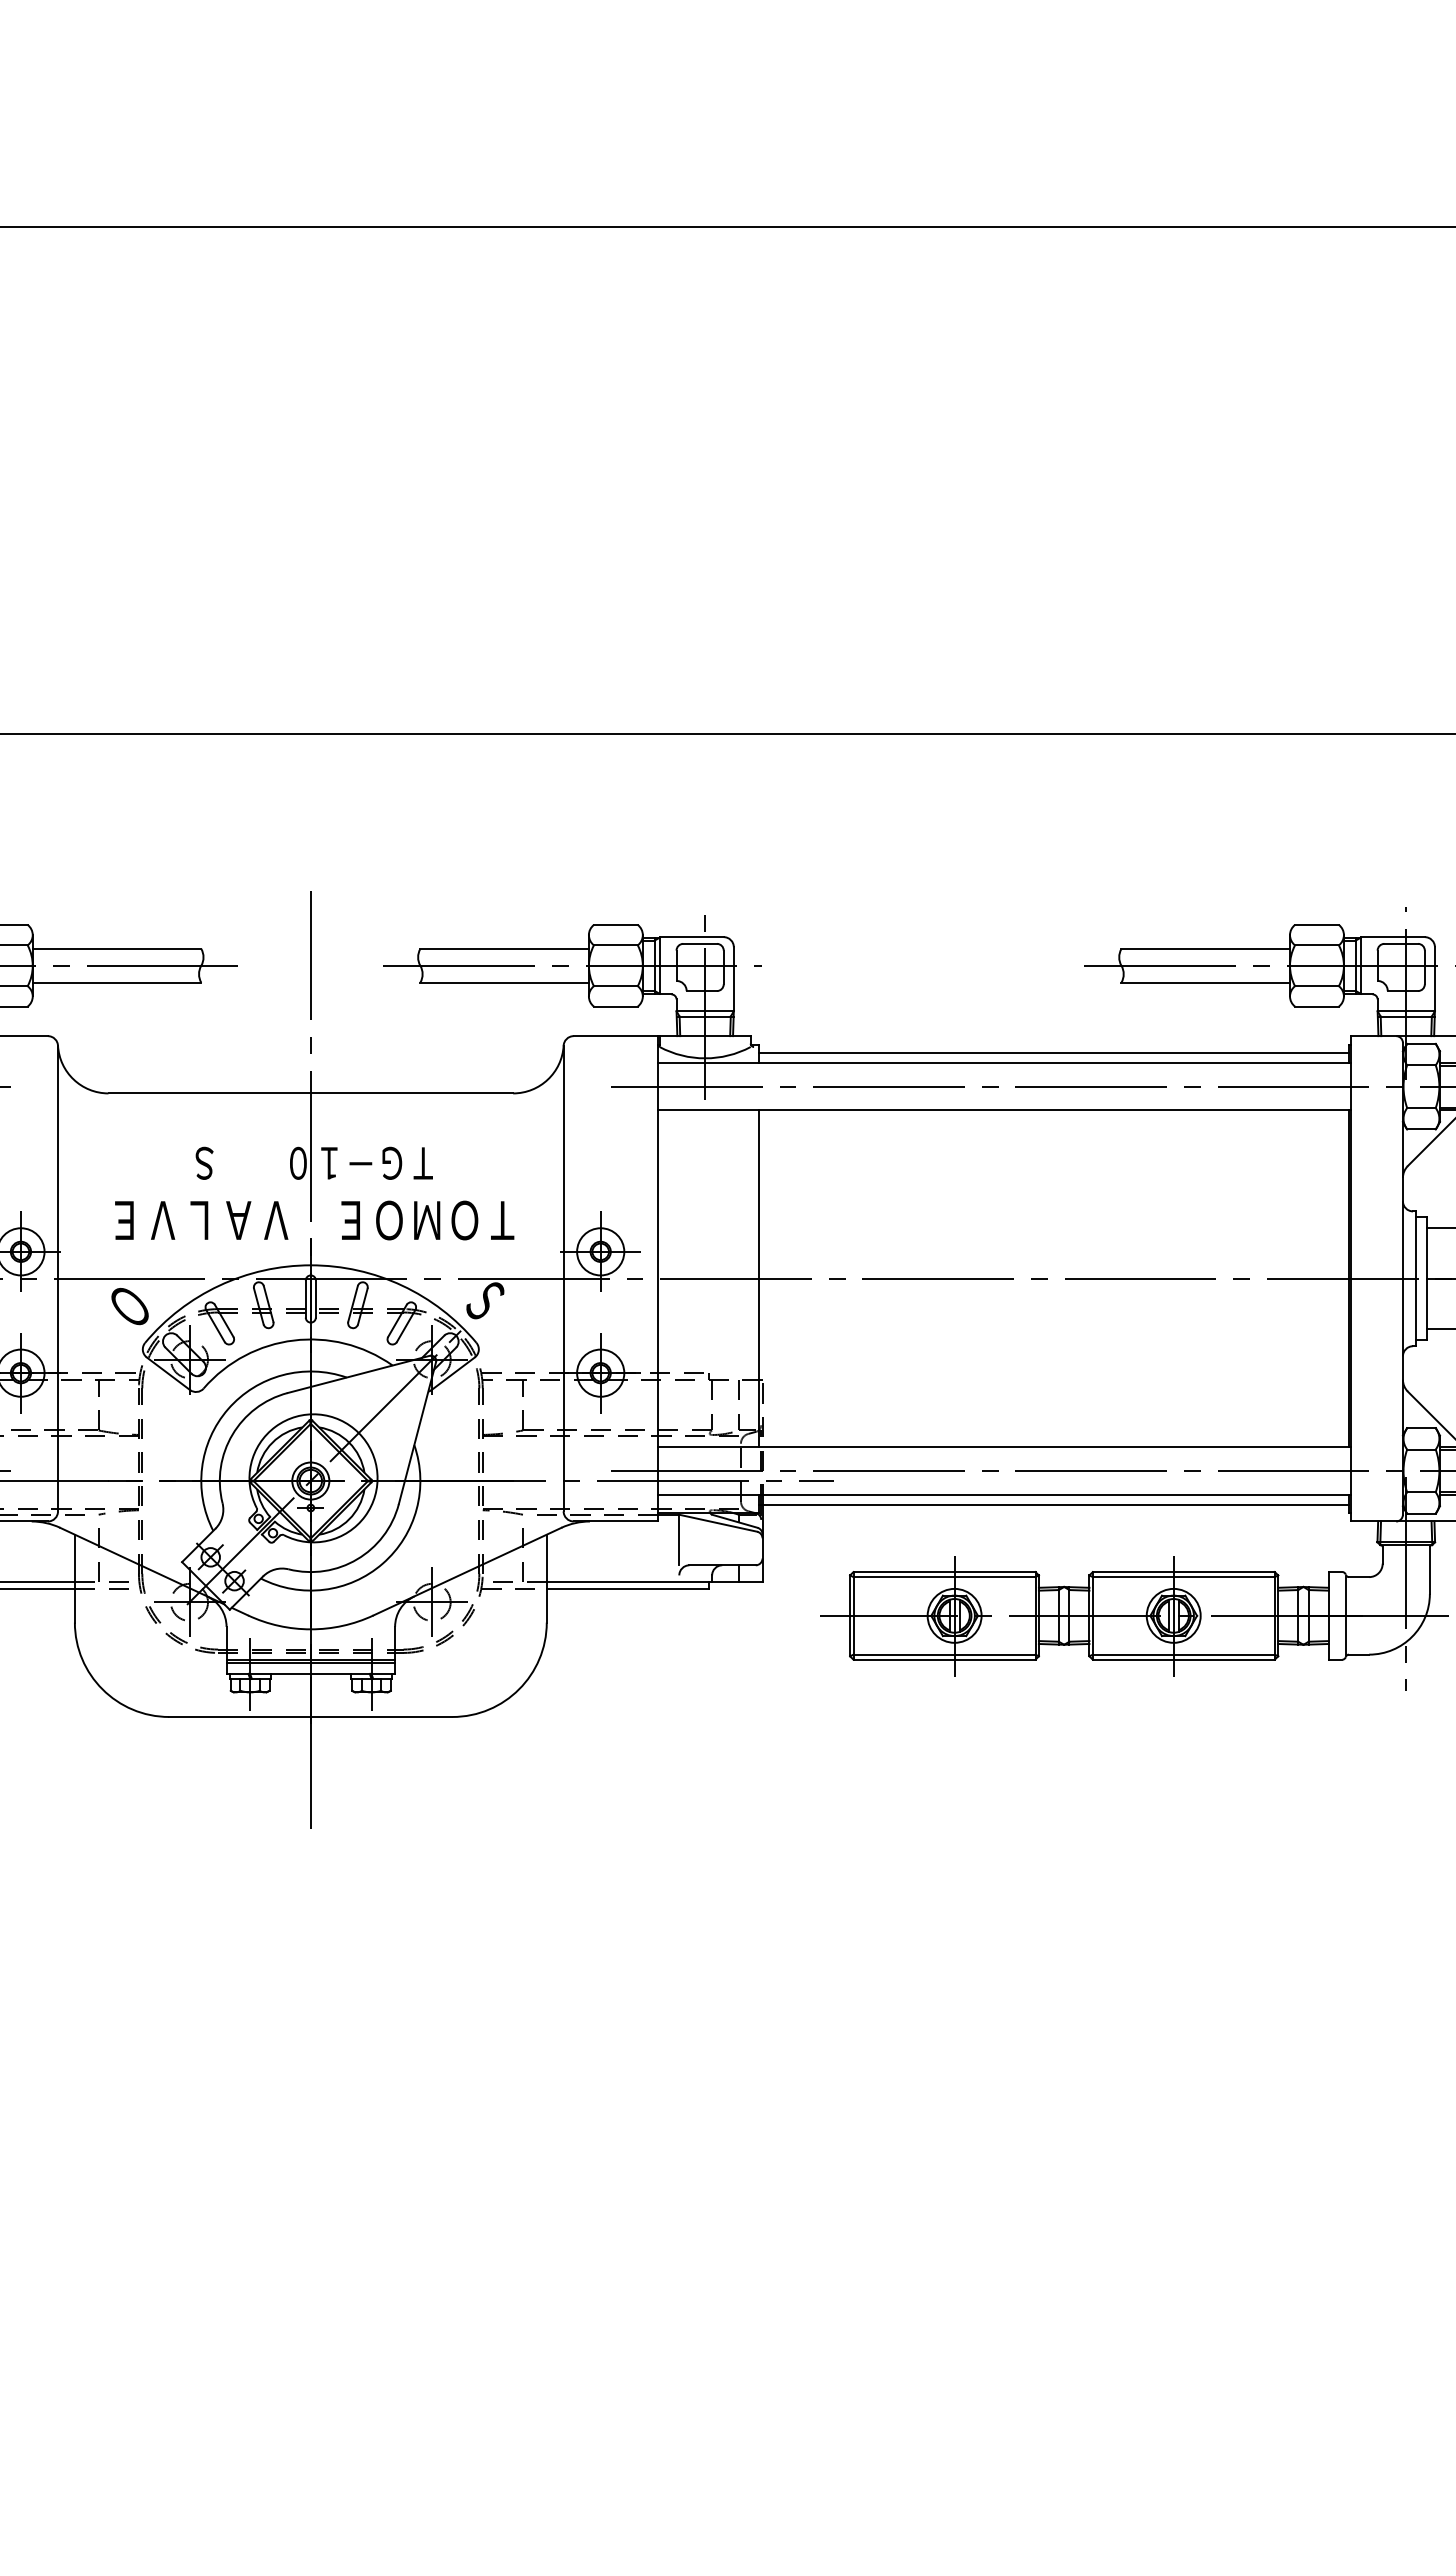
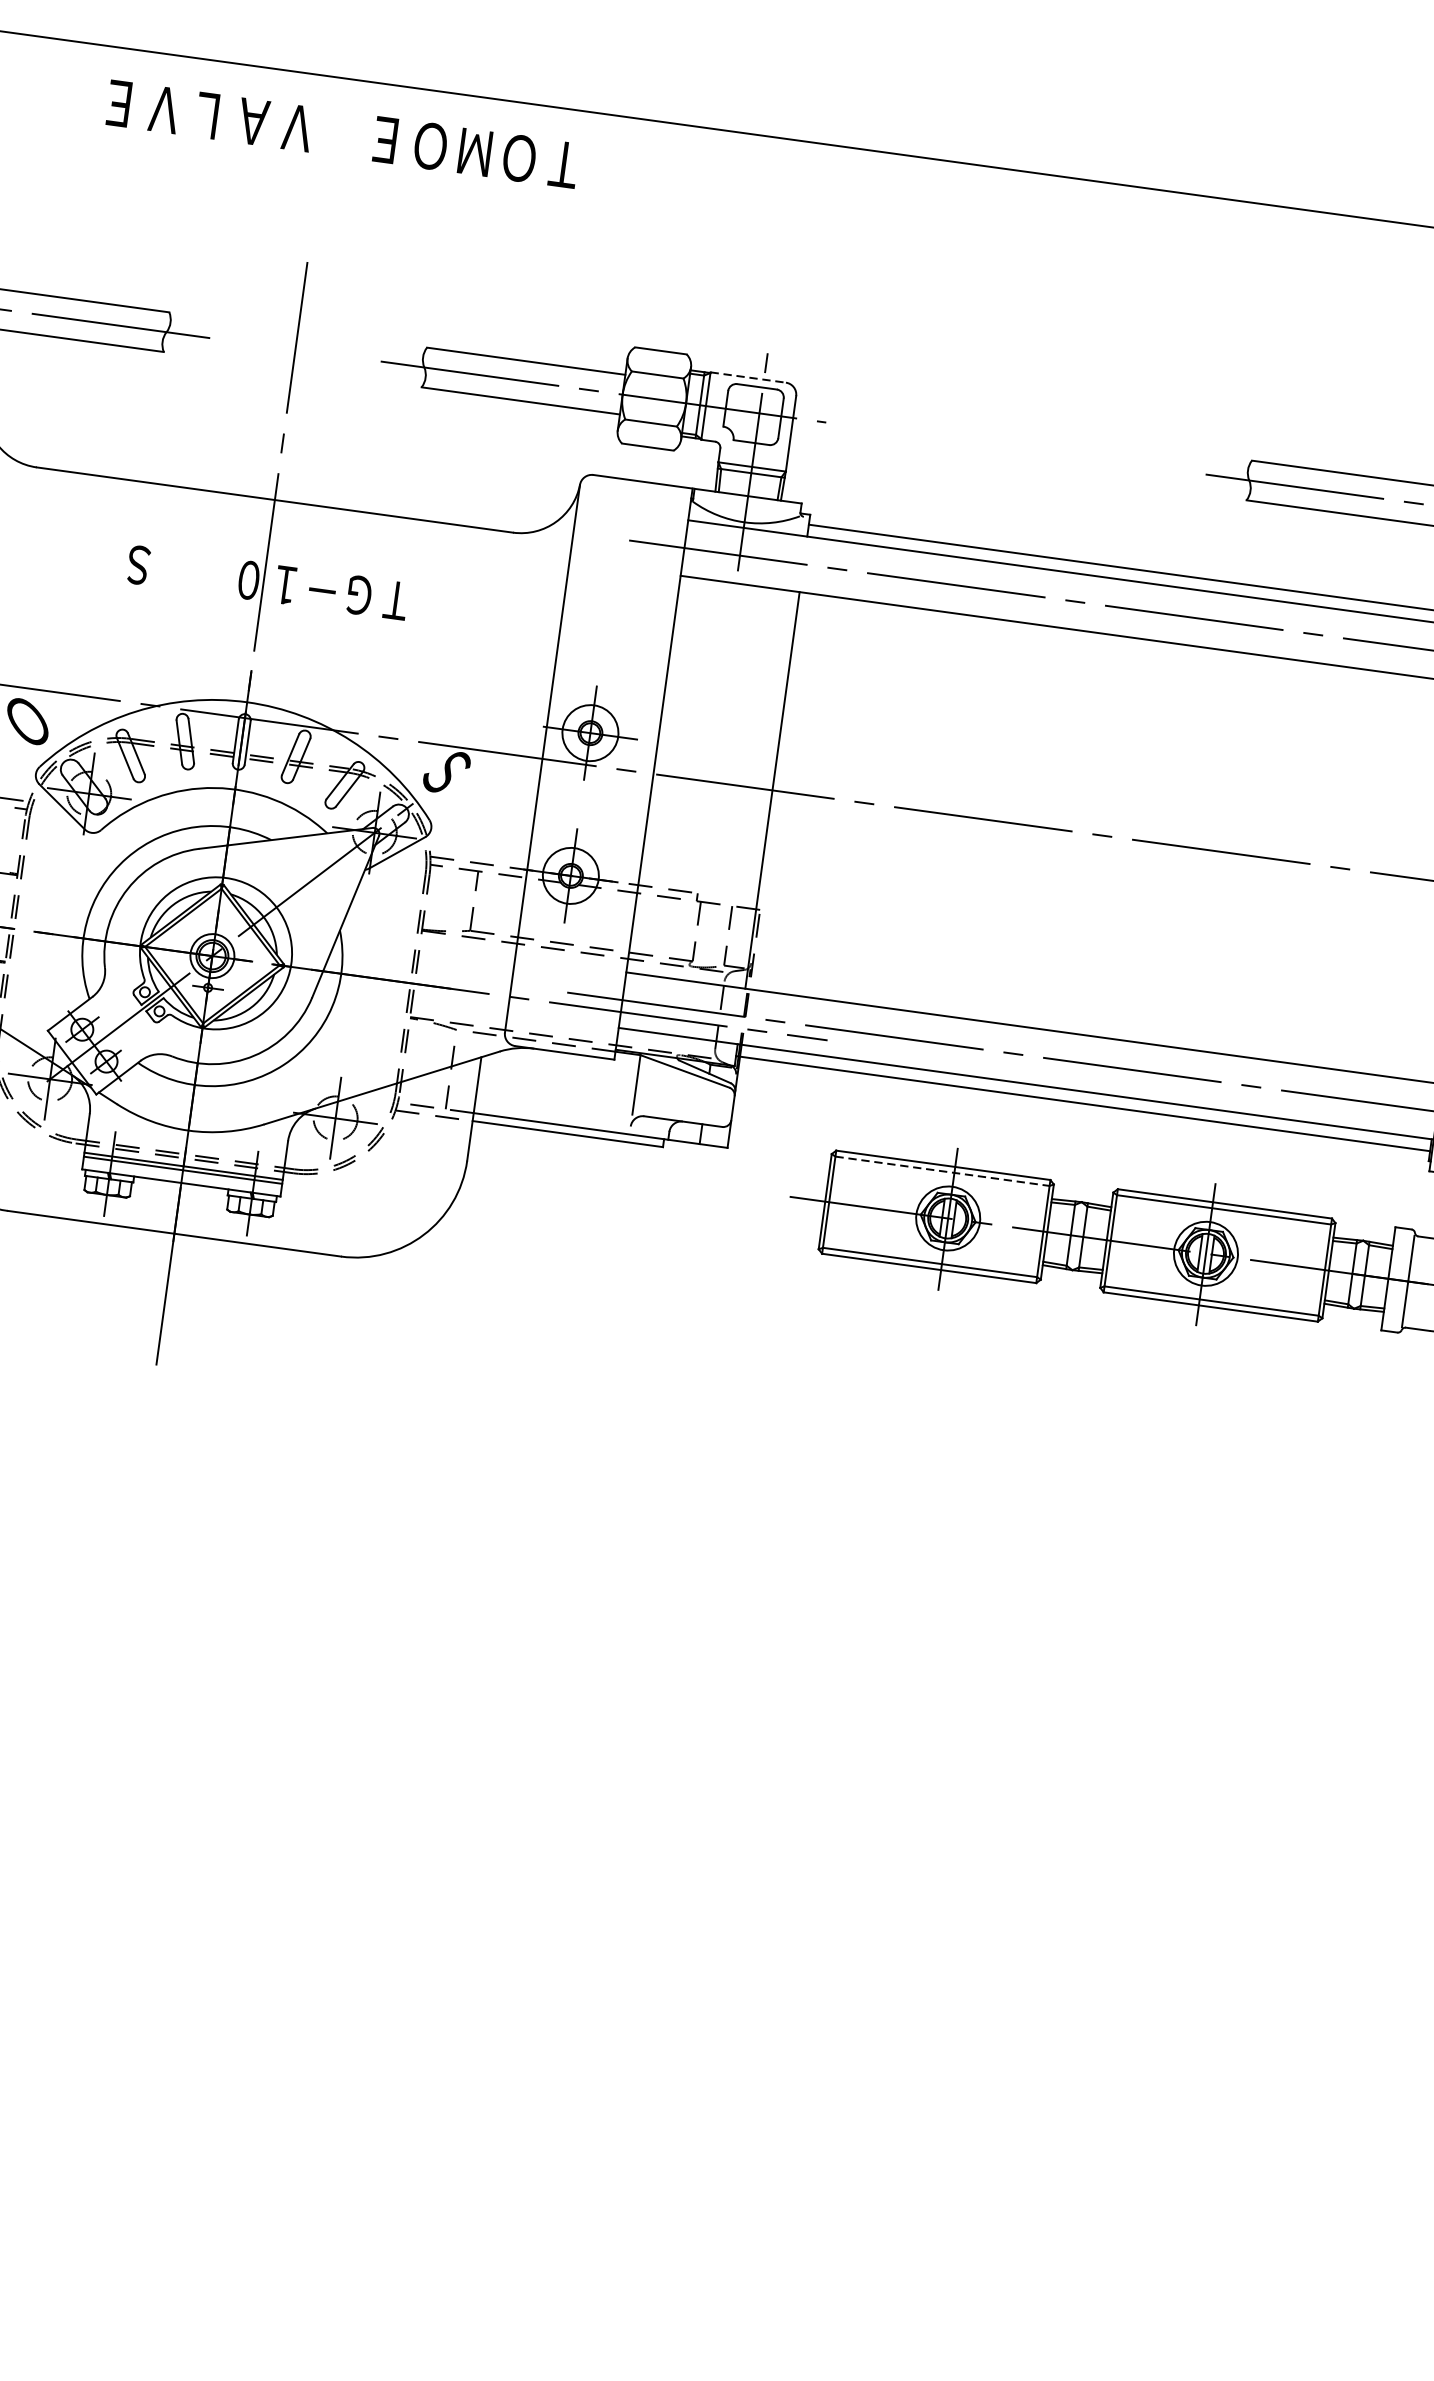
line: (692, 937) -> (749, 378), solid -> dashed
text: (314, 1220) -> (342, 134), moved
line: (945, 1577) -> (943, 1171), solid -> dashed

